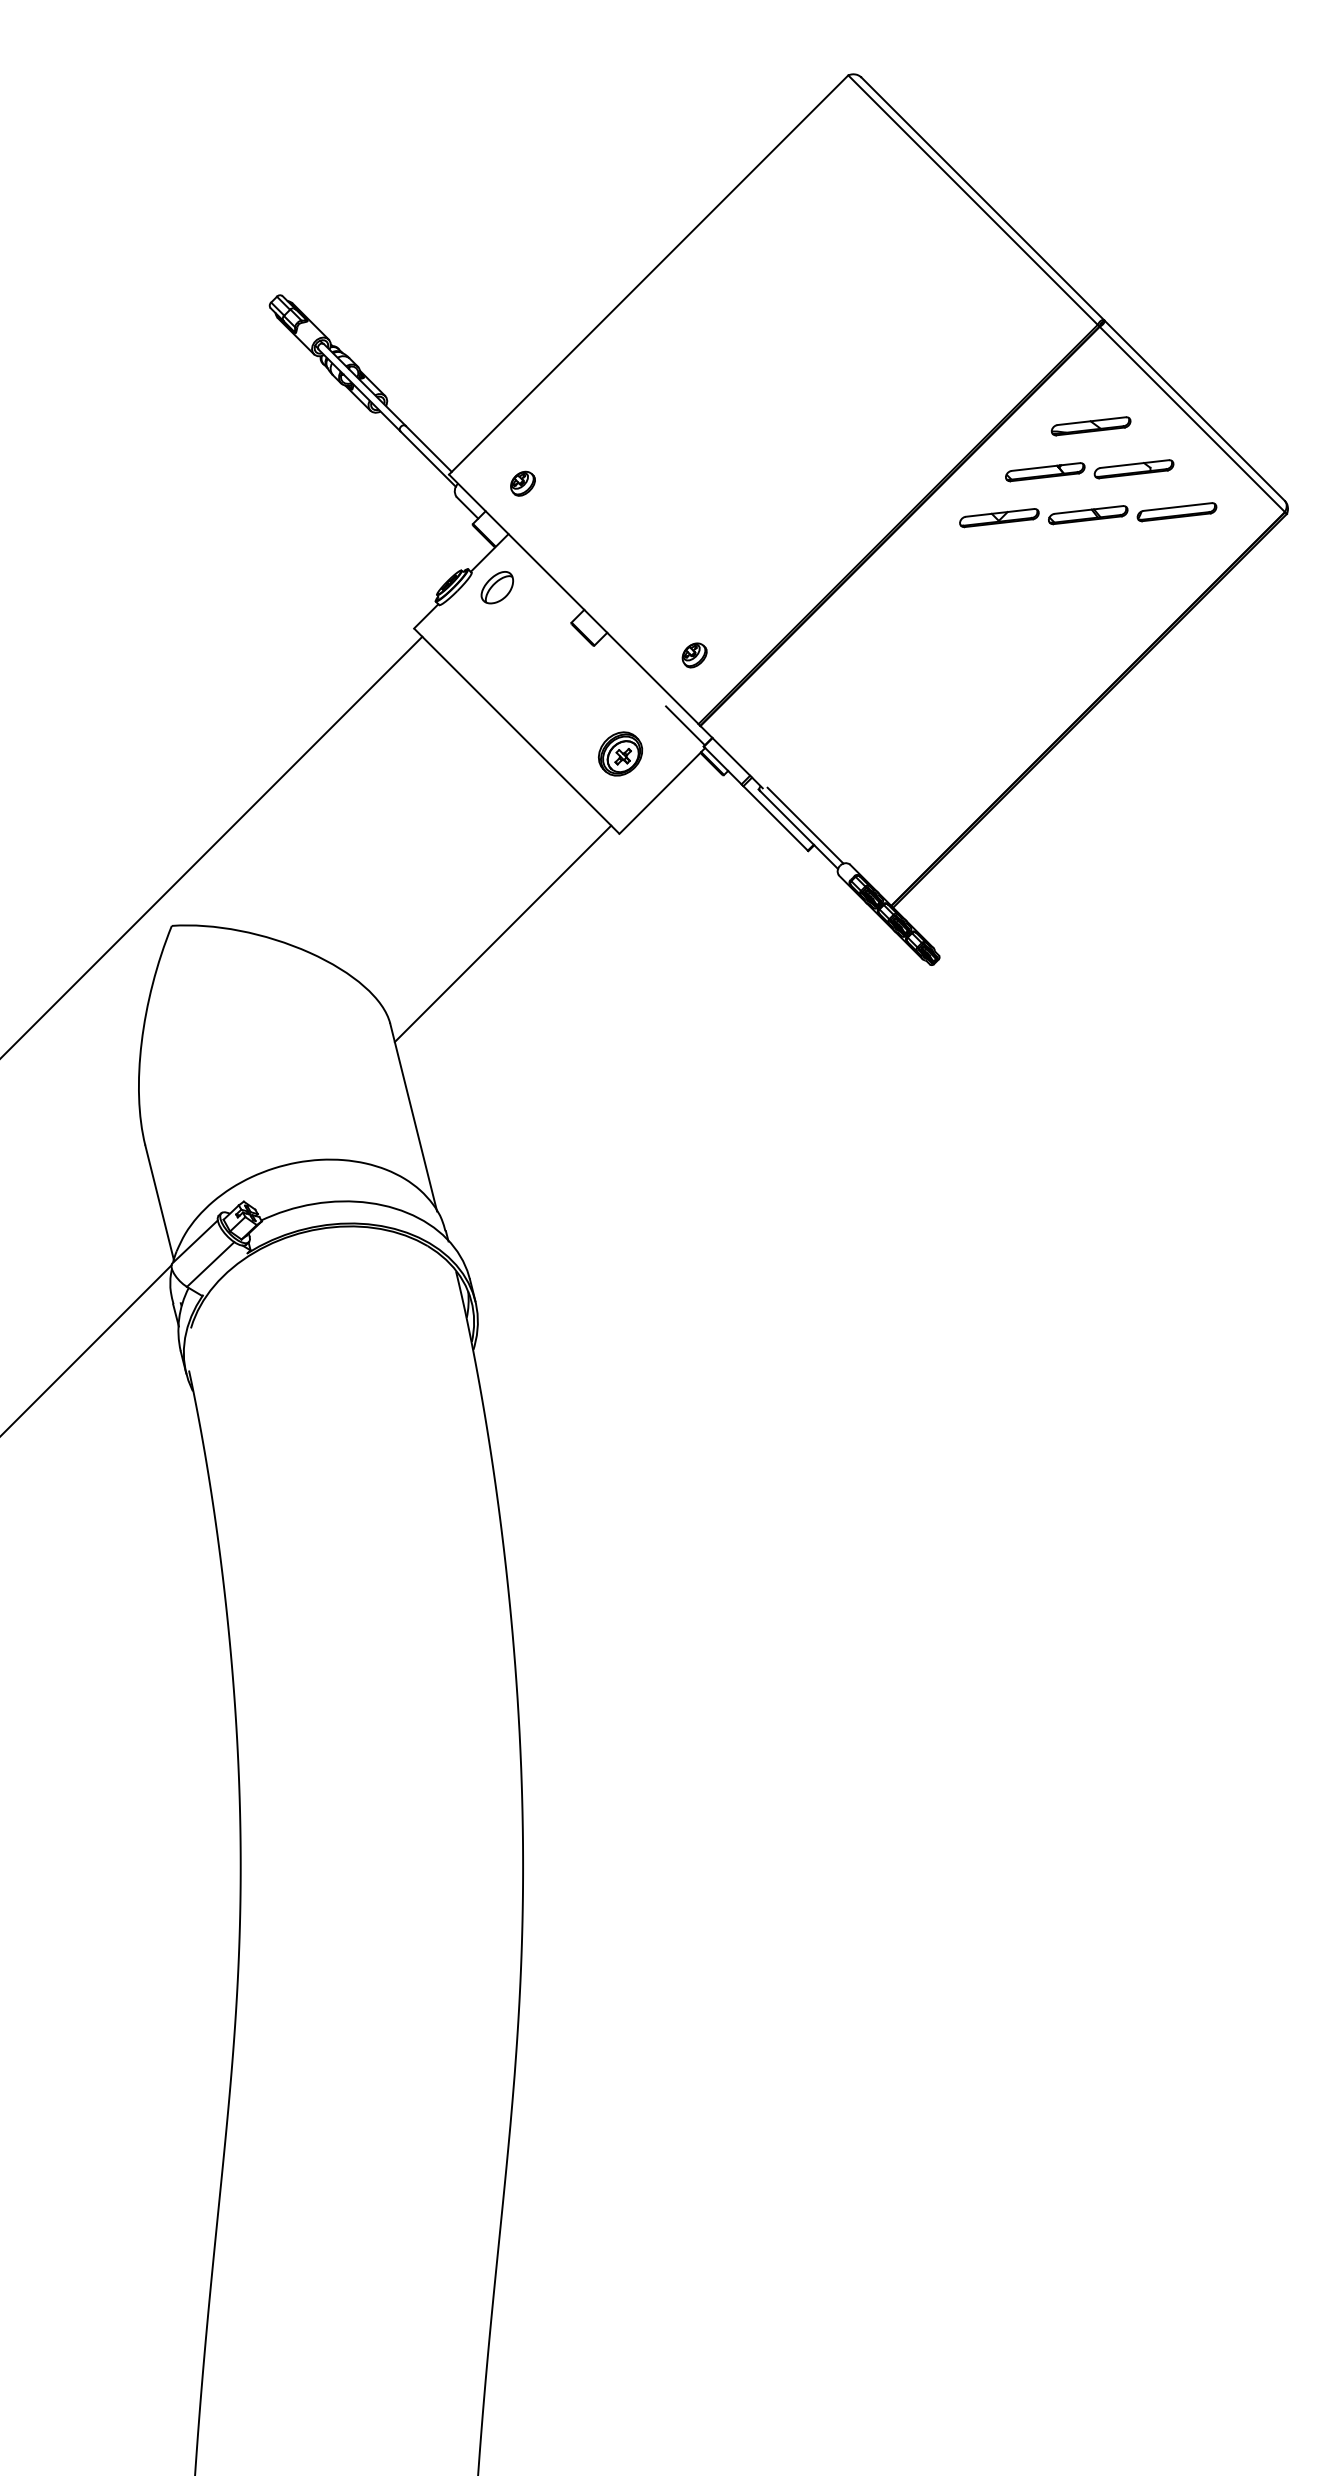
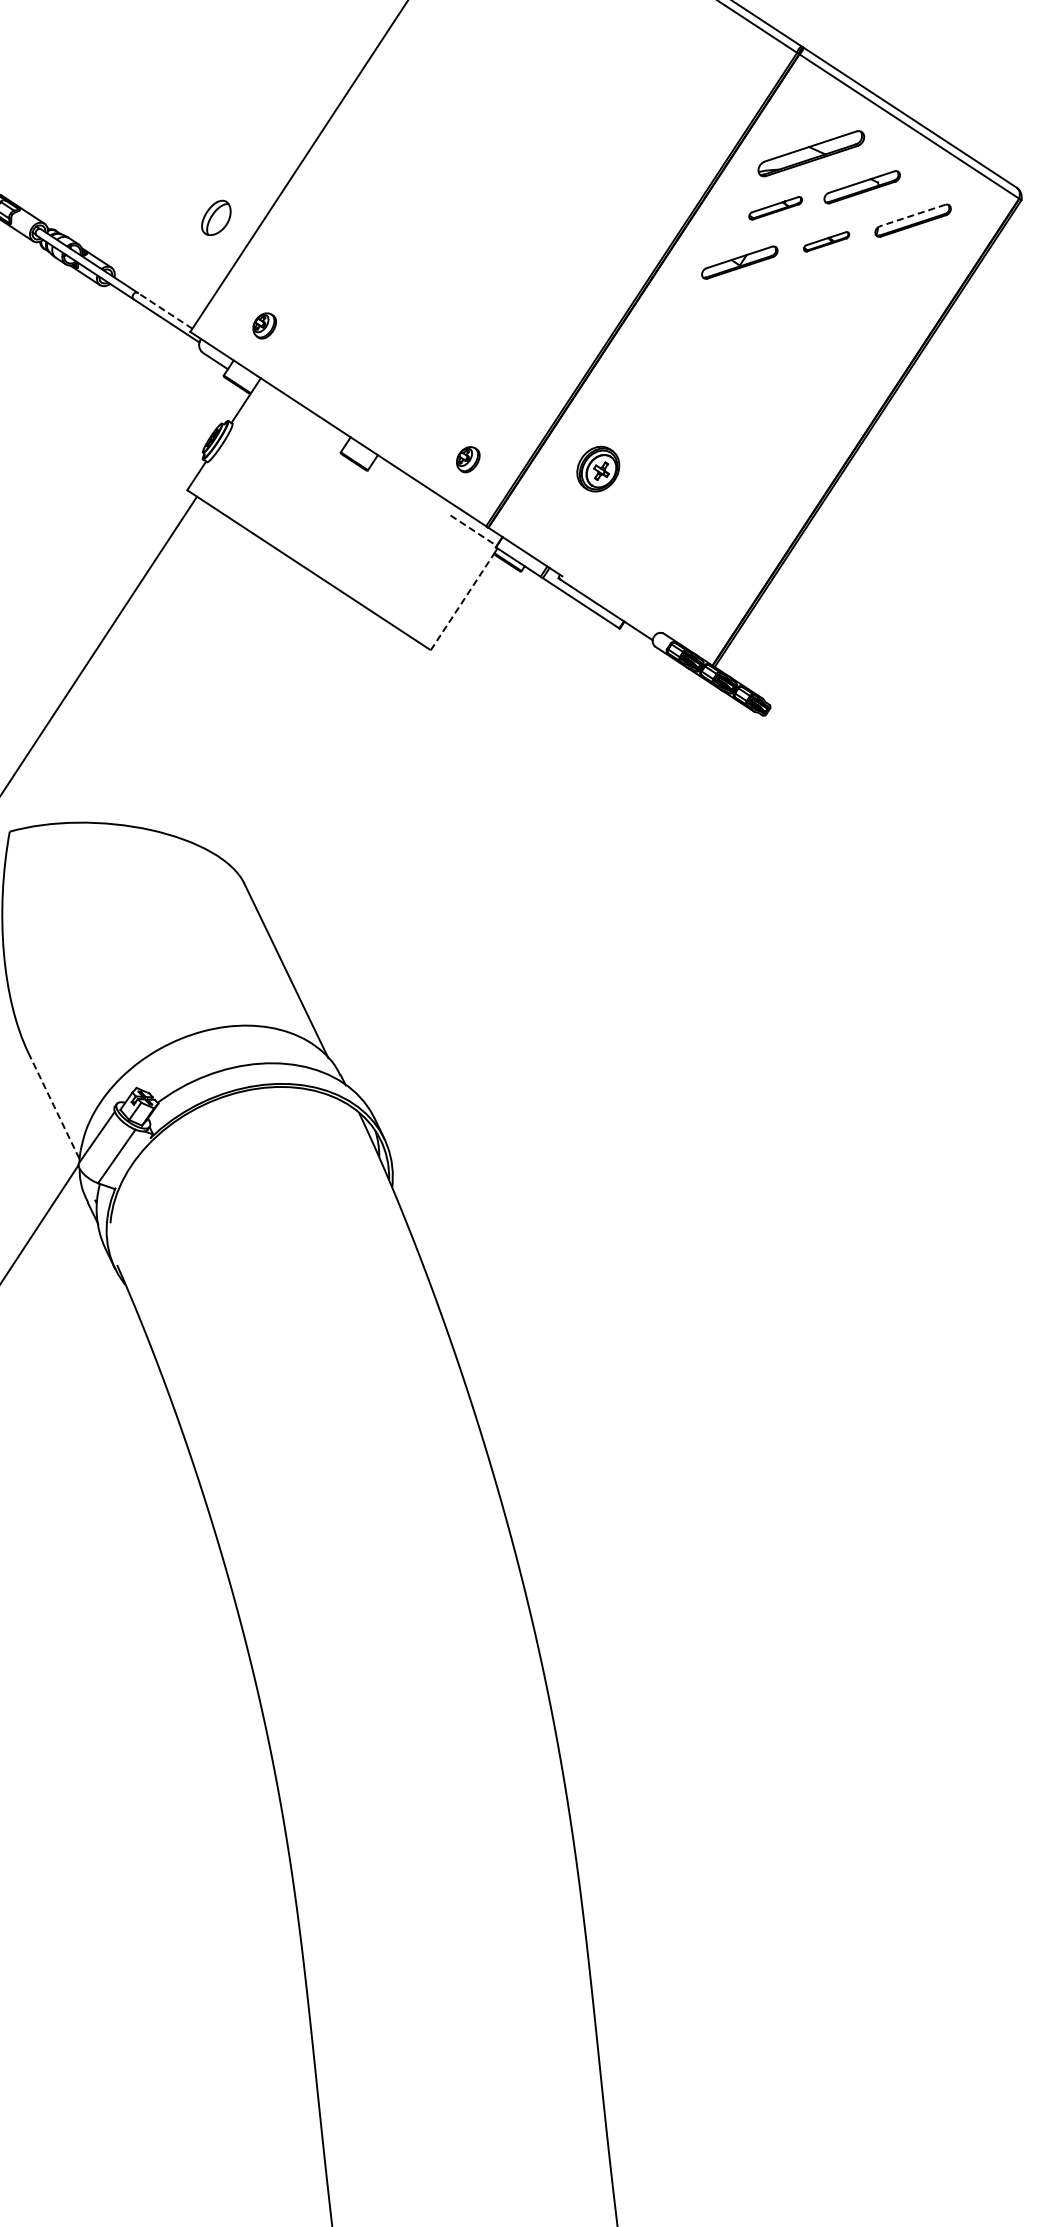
part: (1090, 426) -> (810, 154), size x1.4
line: (428, 448) -> (164, 310), solid -> dashed
part: (1045, 472) -> (775, 208), size x0.7
line: (1177, 507) -> (912, 216), solid -> dashed
part: (1088, 515) -> (826, 242), size x0.6
part: (497, 587) -> (216, 217), moved
line: (685, 726) -> (473, 531), solid -> dashed
part: (620, 753) -> (598, 468), moved
line: (660, 793) -> (462, 602), solid -> dashed
line: (805, 825) -> (611, 604), removed
line: (502, 933) -> (336, 771), removed
line: (159, 1203) -> (54, 1106), solid -> dashed

